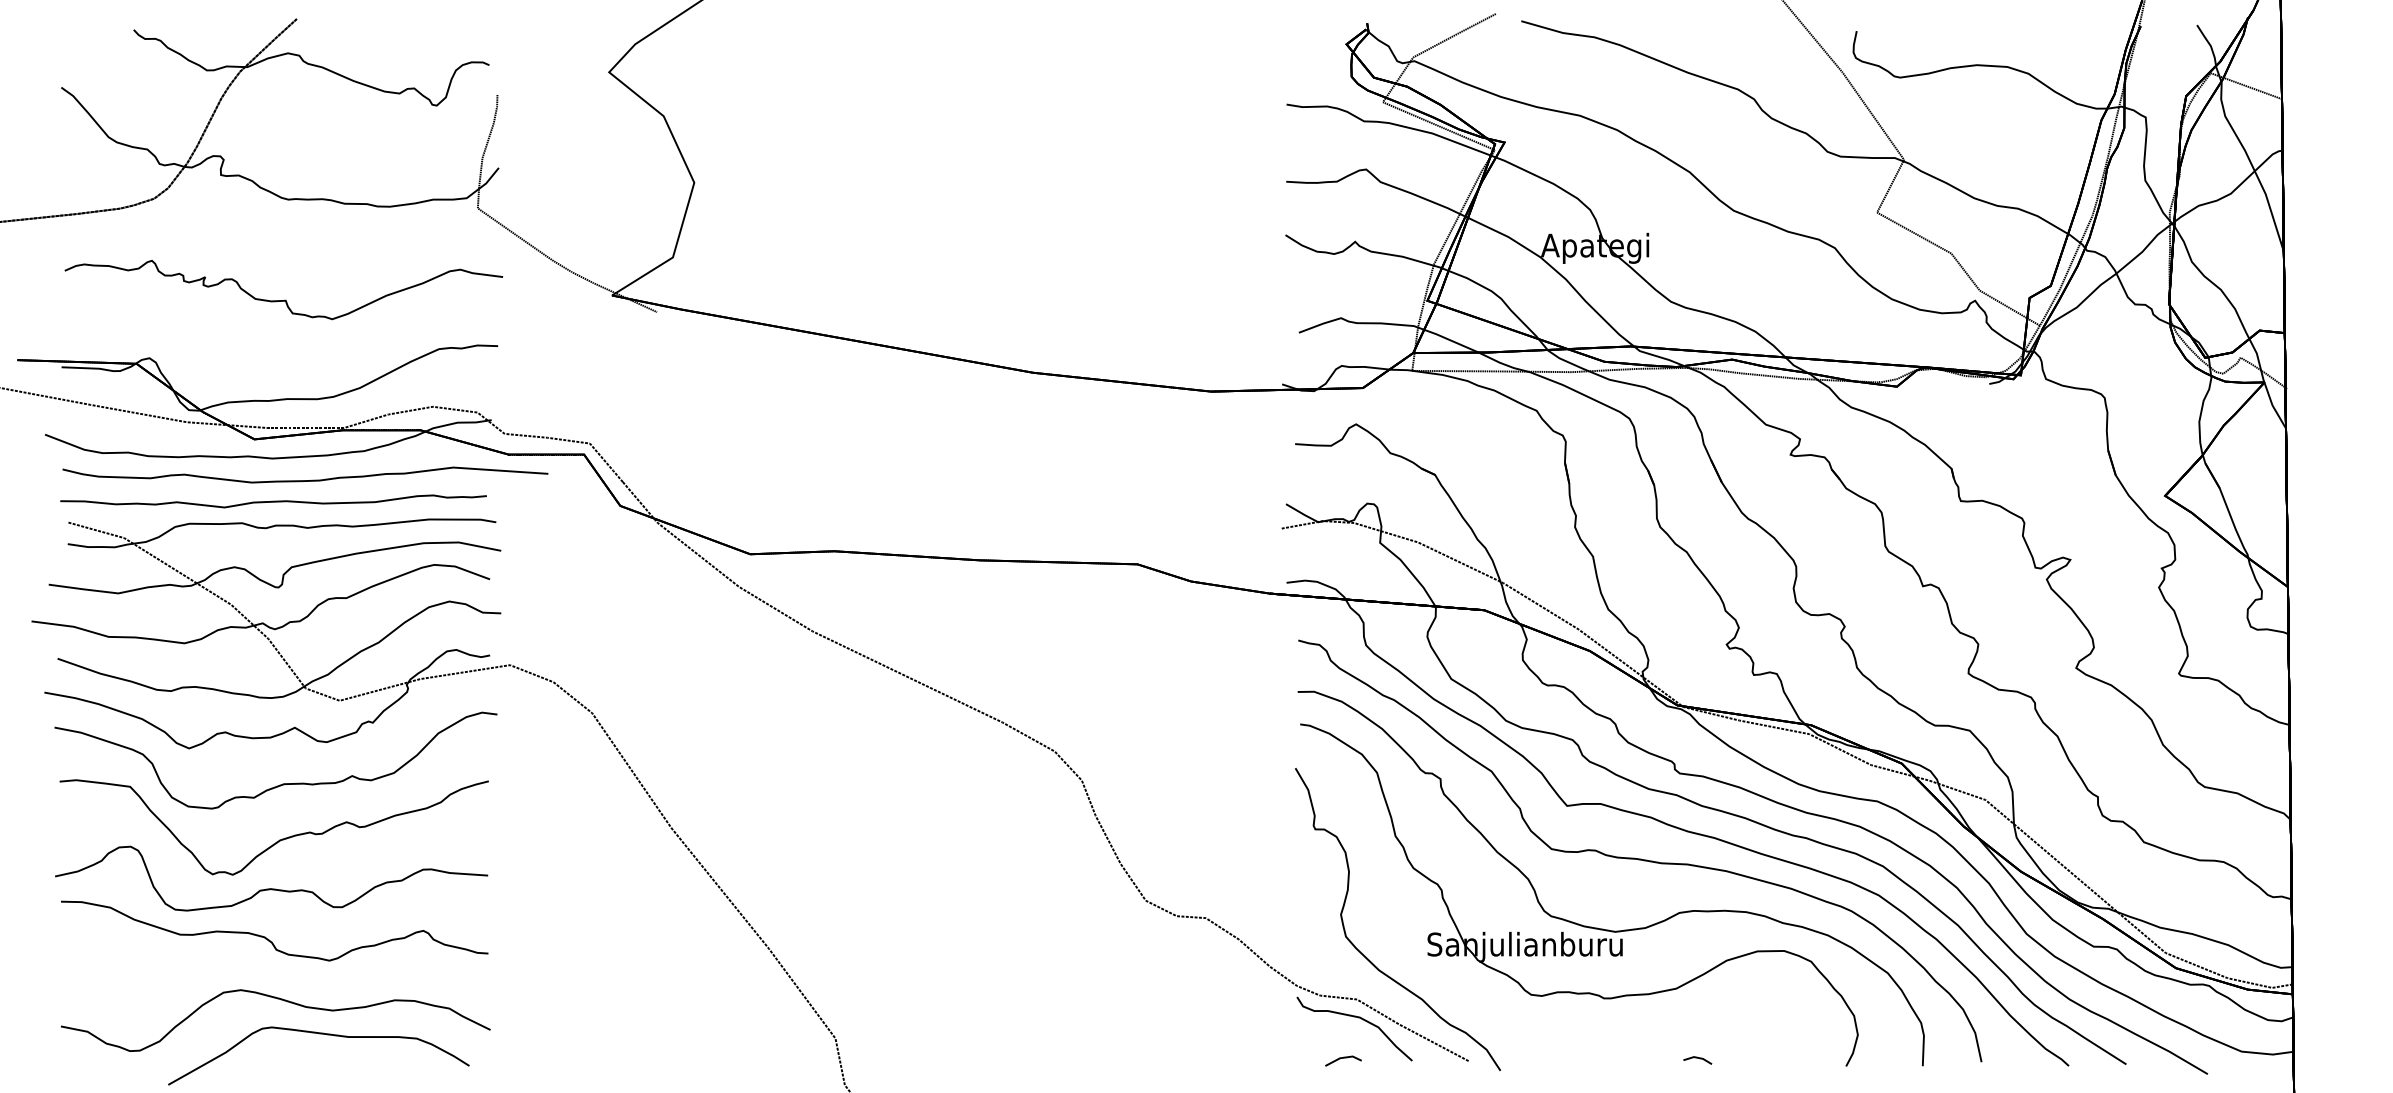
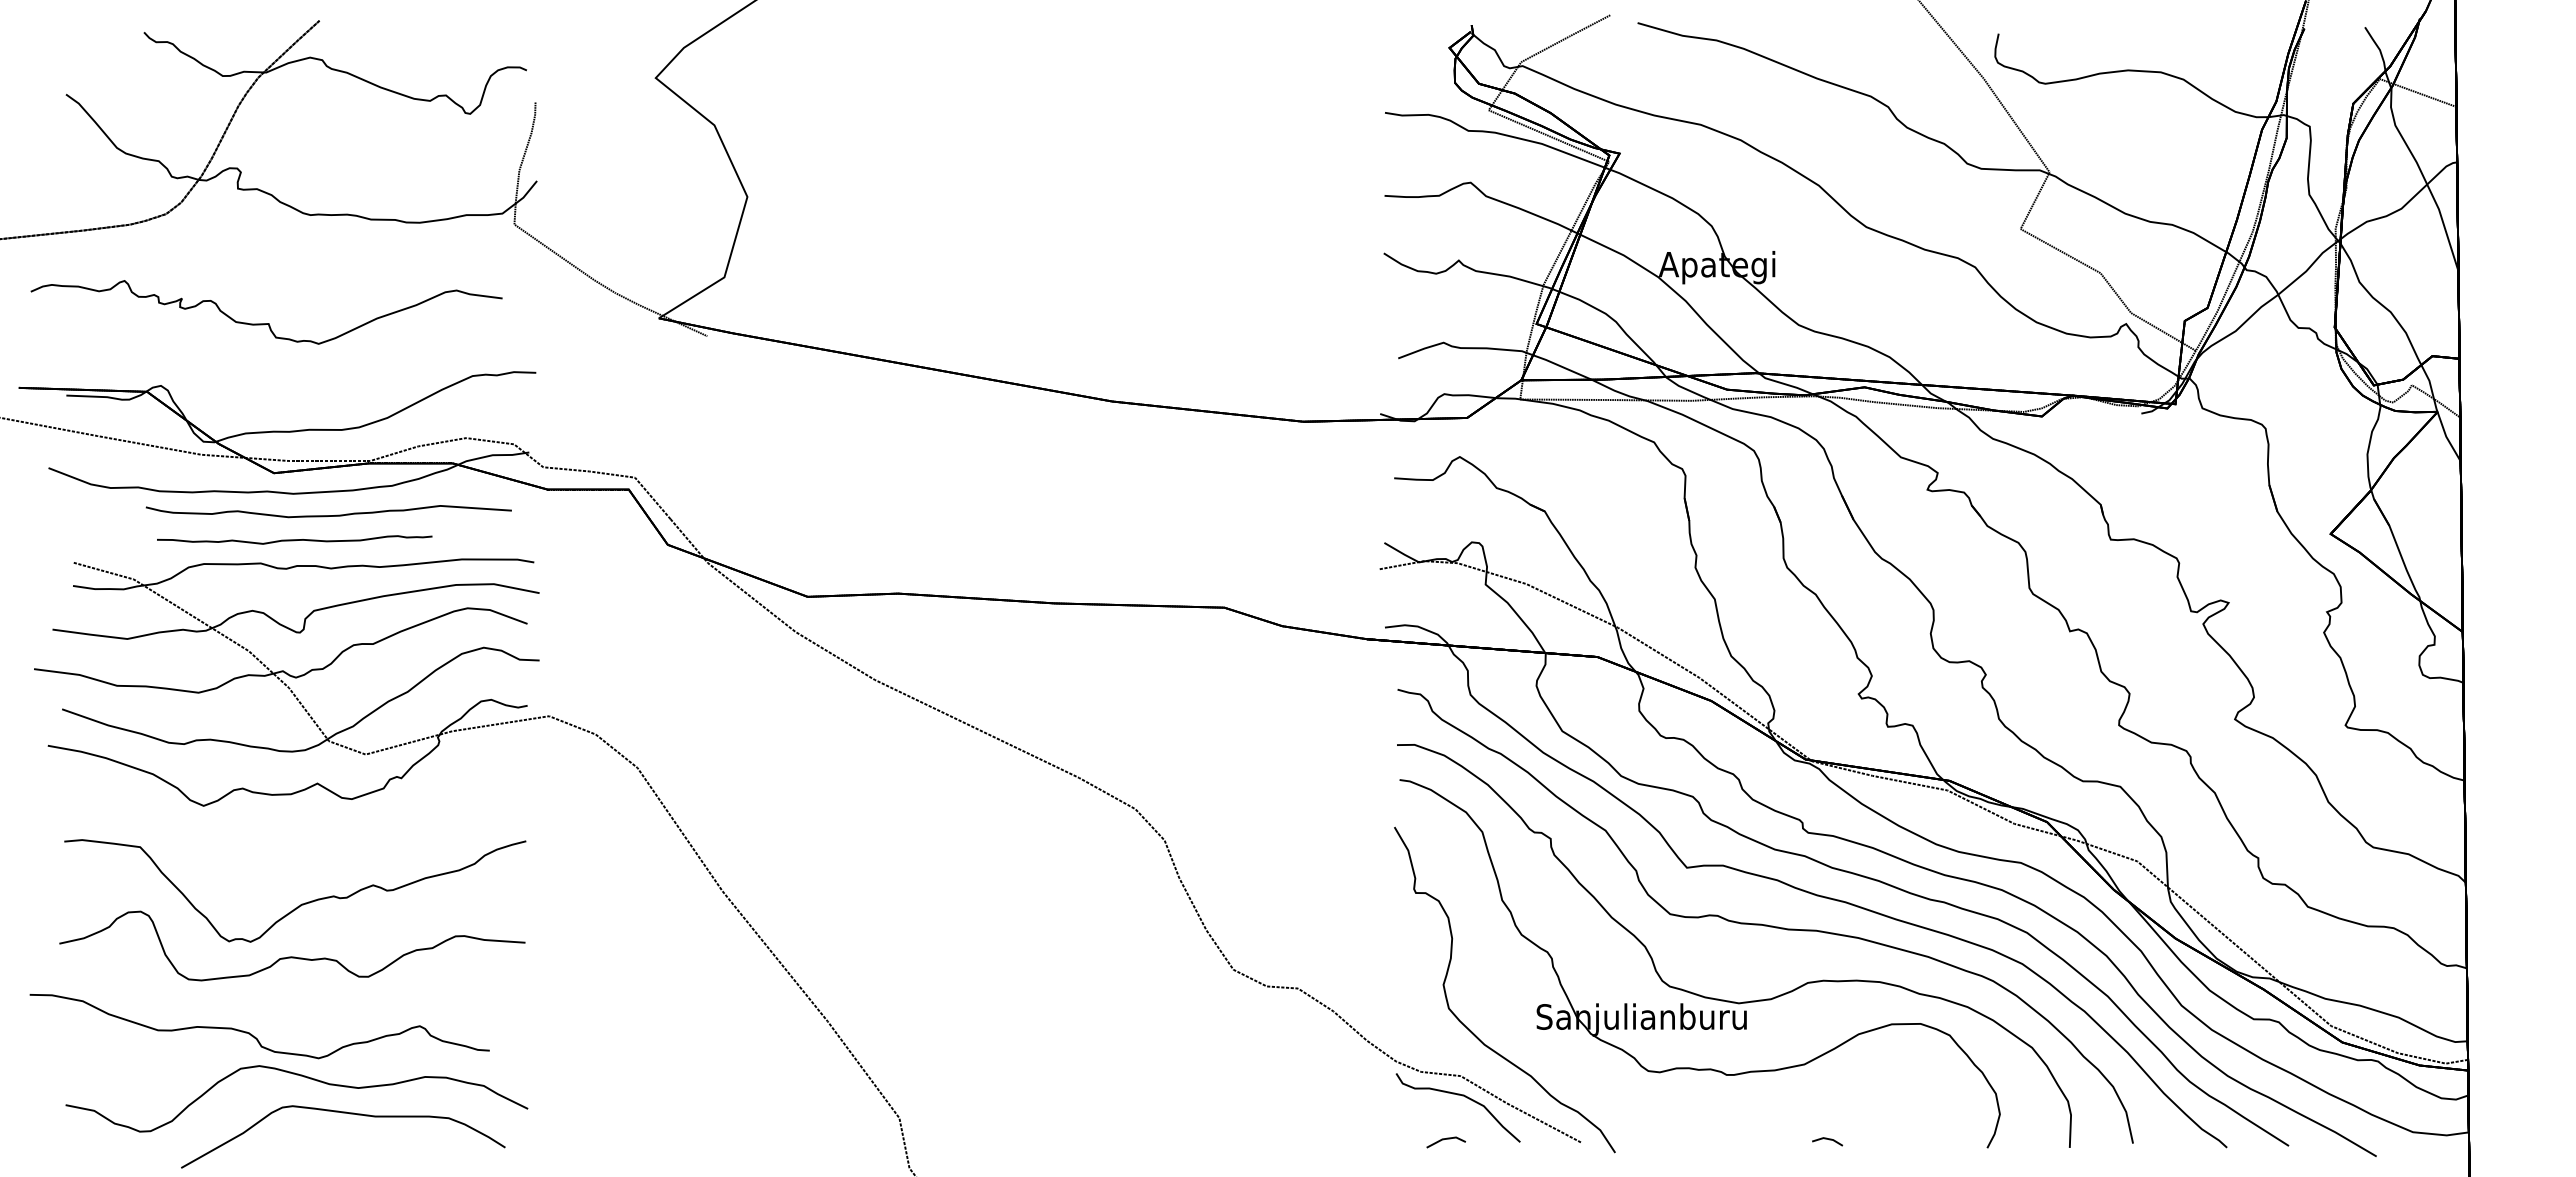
part: (283, 300) -> (266, 323), moved
part: (305, 474) -> (328, 511), size x0.7
part: (273, 500) -> (294, 539), size x0.6
curve: (282, 783) -> (304, 843), removed
part: (267, 937) -> (251, 1033), moved

